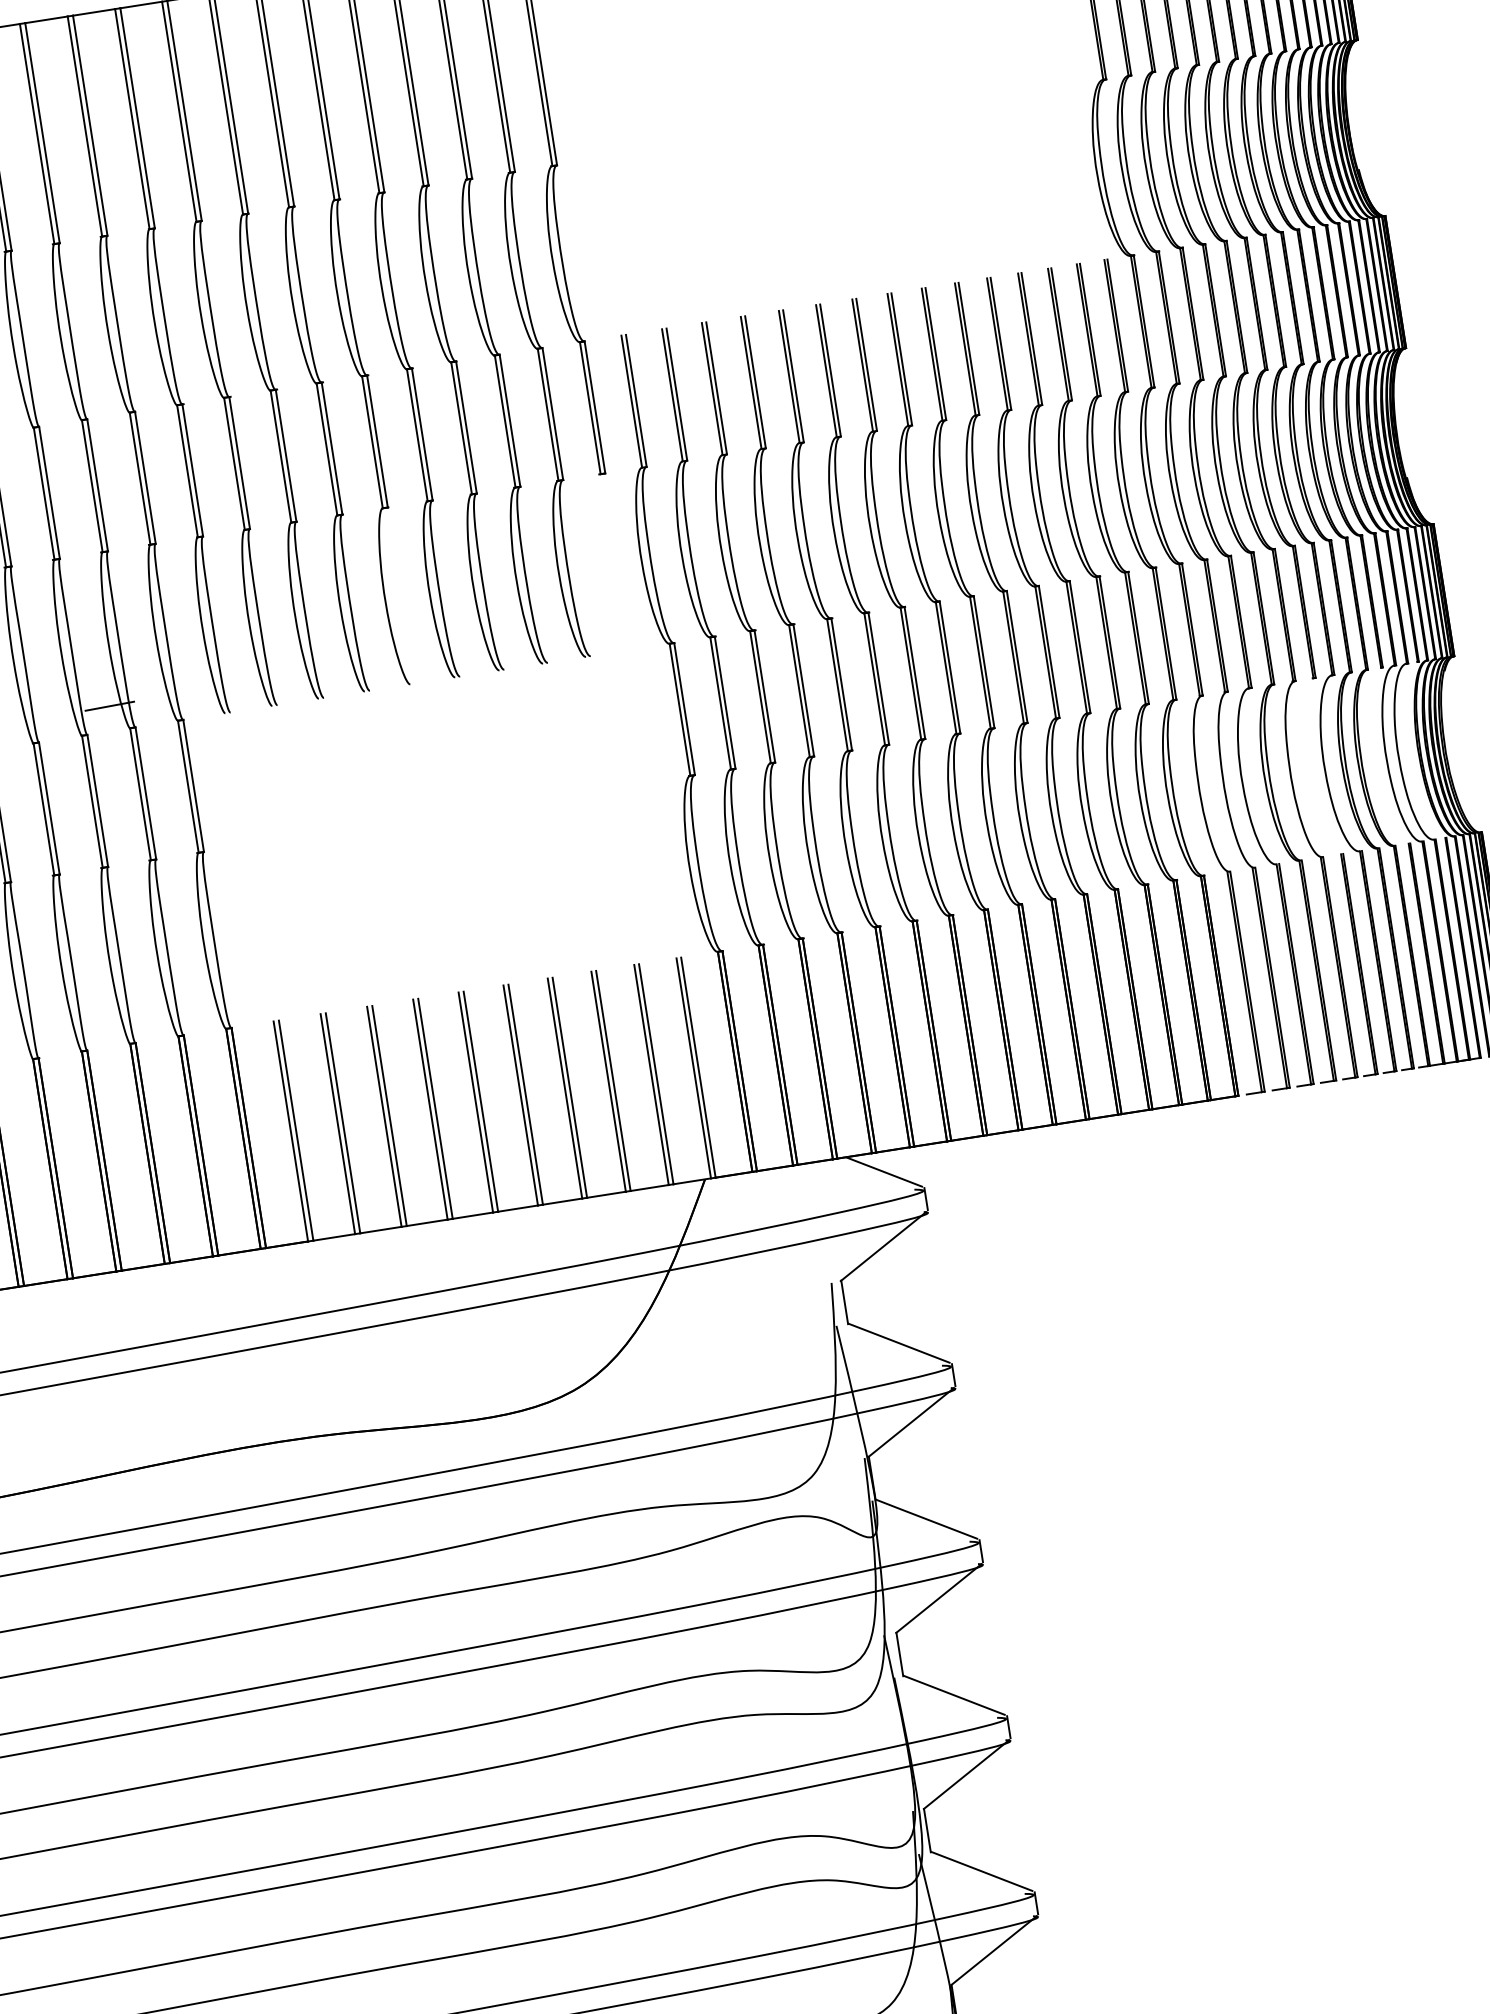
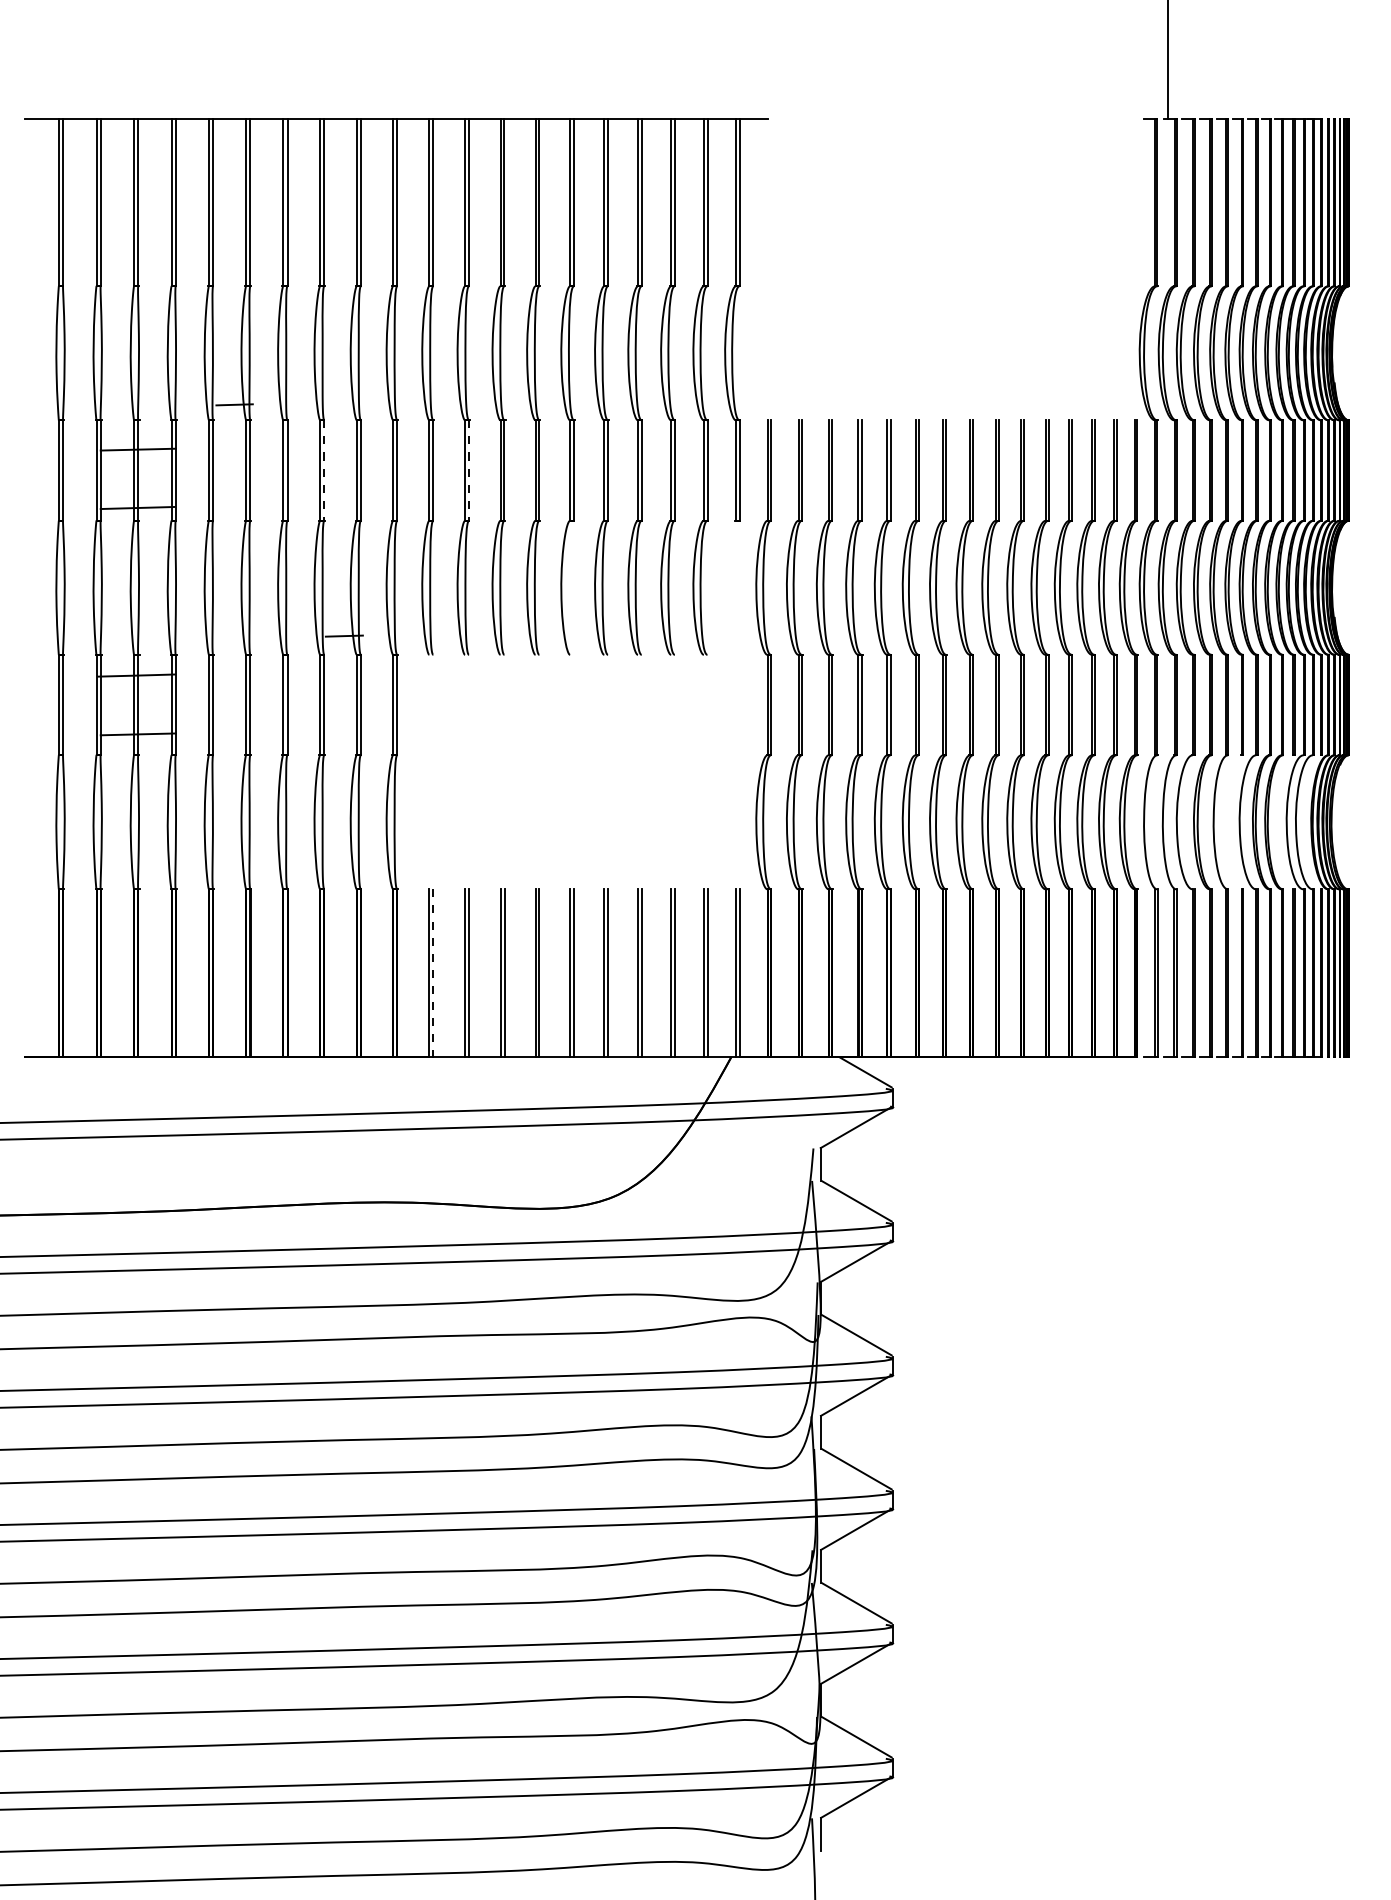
line: (240, 464) -> (469, 471), solid -> dashed
line: (49, 494) -> (324, 471), solid -> dashed
line: (296, 1131) -> (433, 973), solid -> dashed

